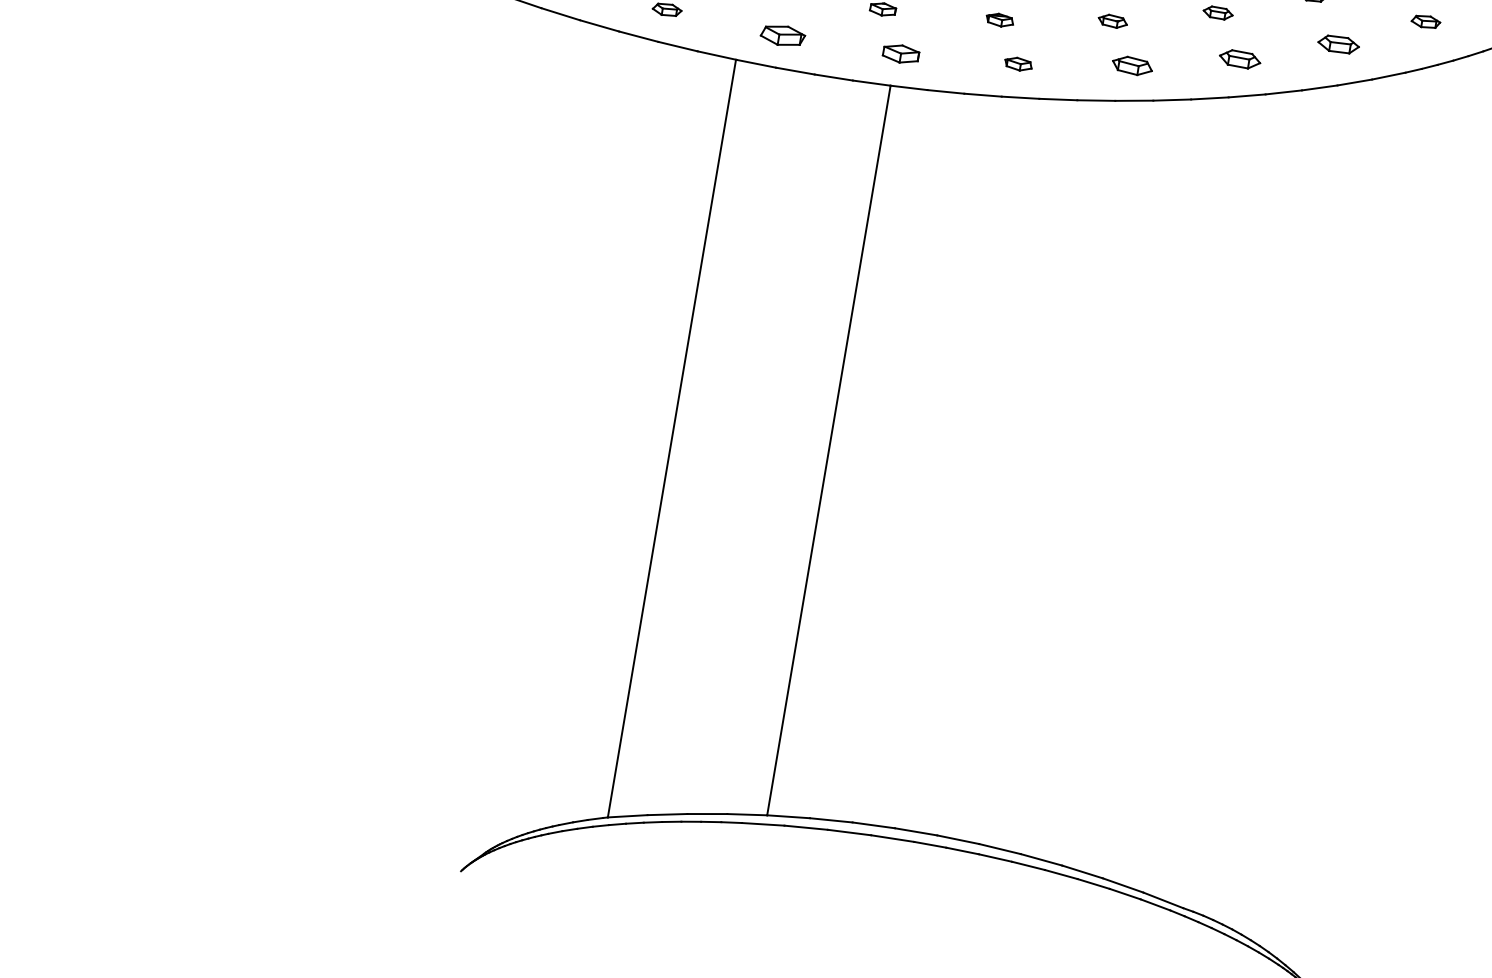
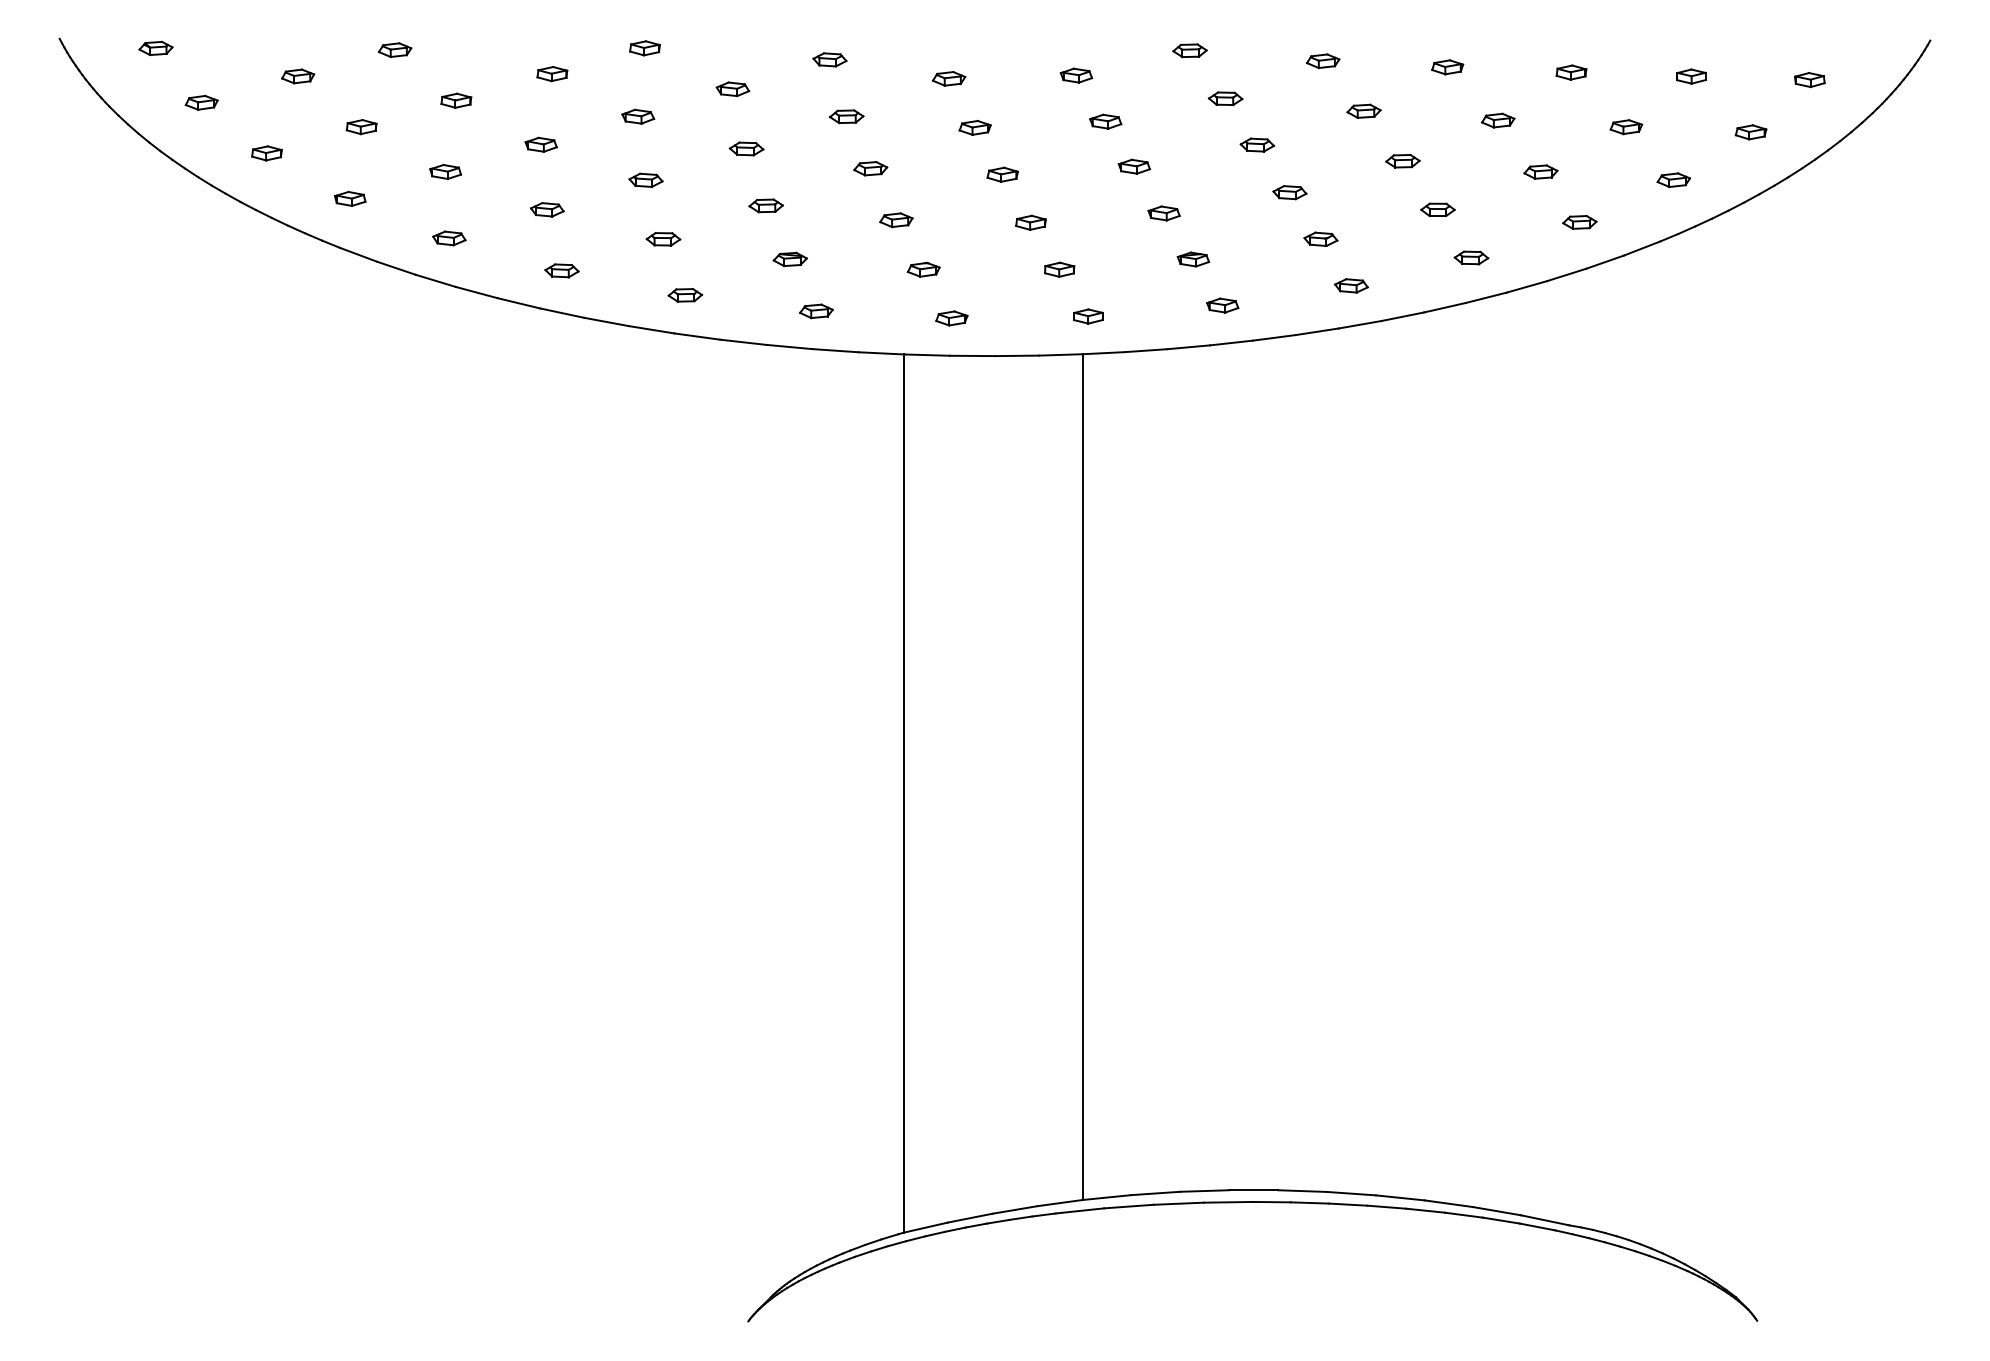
part: (782, 35) -> (951, 318), size x0.62
part: (1338, 44) -> (1579, 222), size x0.71
part: (901, 54) -> (1088, 316), size x0.71
part: (1240, 59) -> (1471, 257), size x0.71
part: (1132, 65) -> (1351, 285), size x0.71

